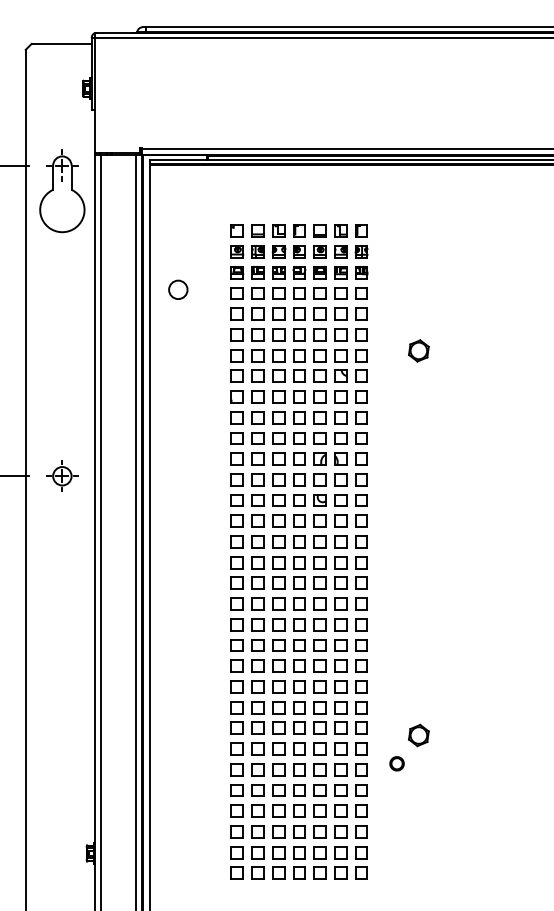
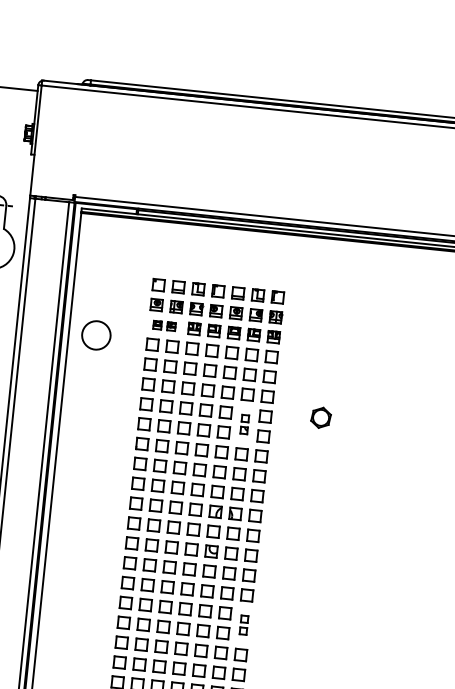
part: (247, 272) -> (164, 325), size x0.7
circle: (178, 289) -> (96, 335), size x1.6
part: (340, 365) -> (244, 424), size x0.6
part: (361, 572) -> (244, 624), size x0.6

